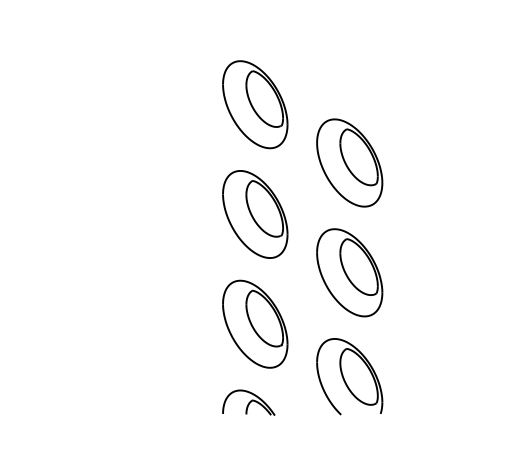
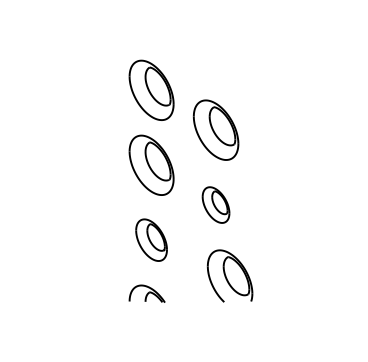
part: (348, 271) -> (215, 204), size x0.6
part: (255, 323) -> (151, 239), size x0.7
part: (348, 375) -> (229, 275), moved

